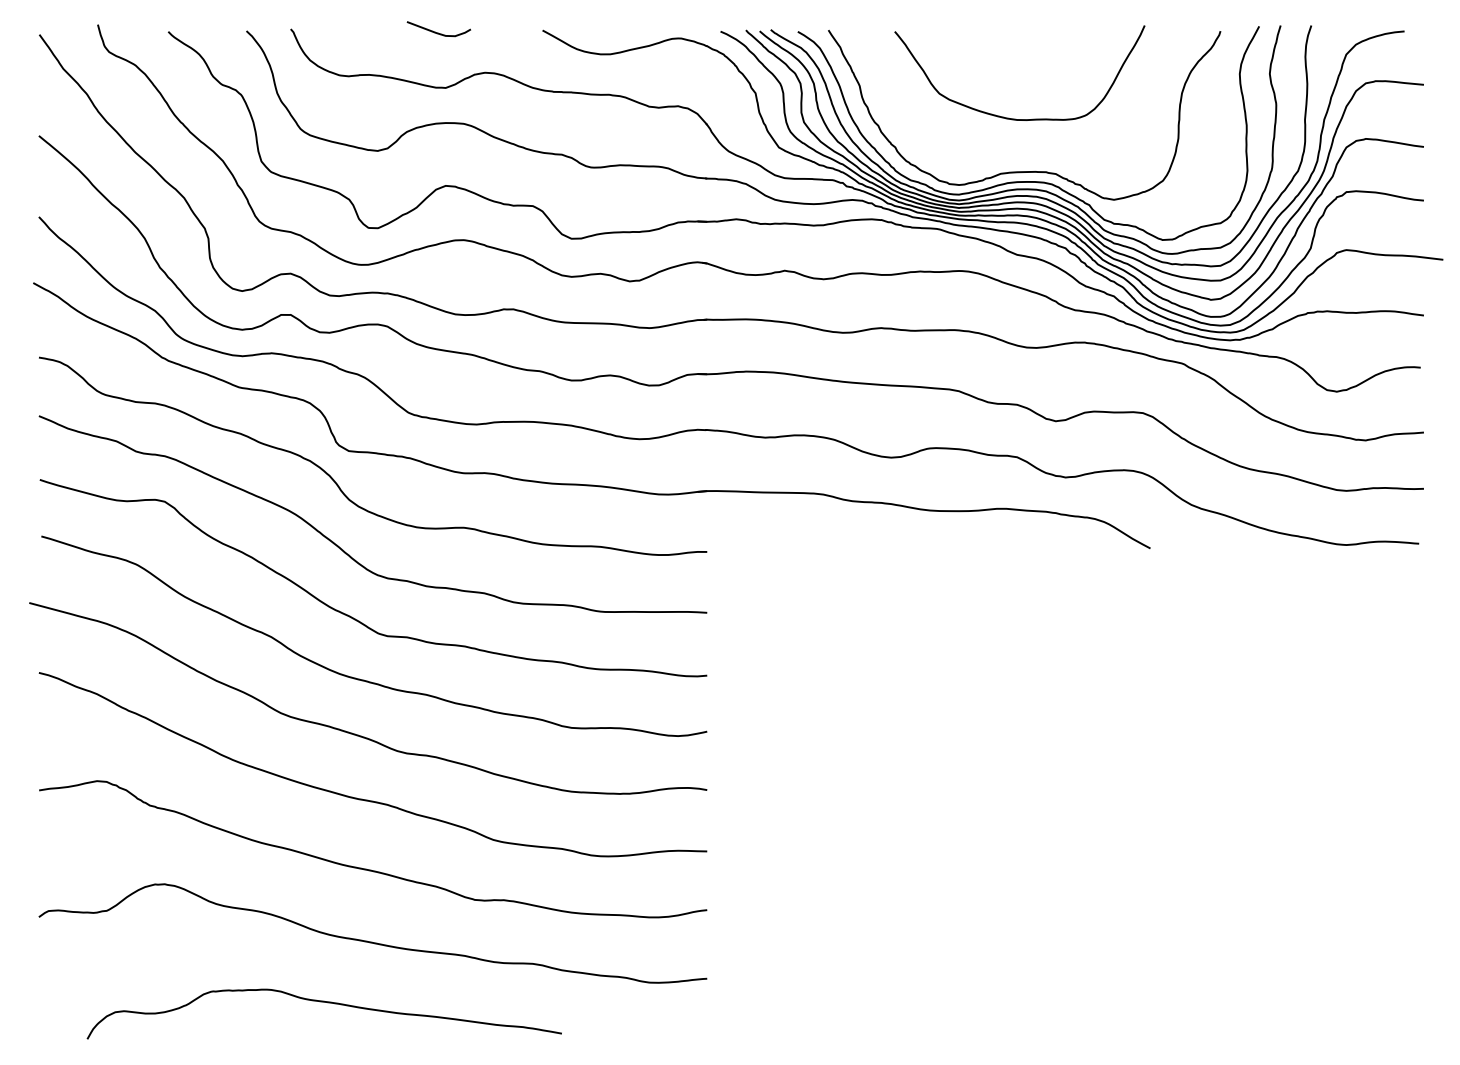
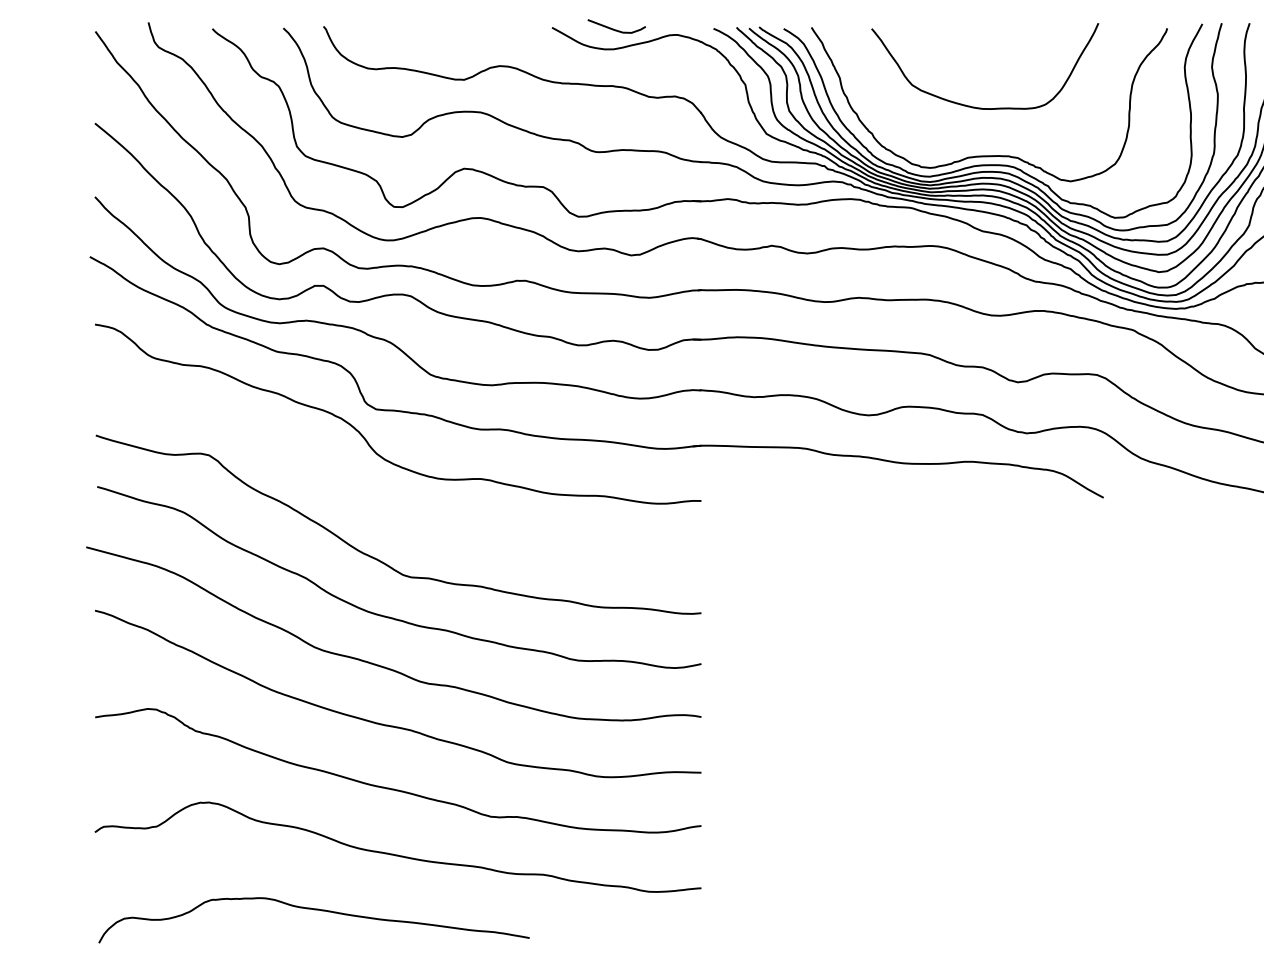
curve: (438, 32) -> (616, 29), moved
curve: (343, 549) -> (371, 498), removed
curve: (327, 1003) -> (316, 910), moved

